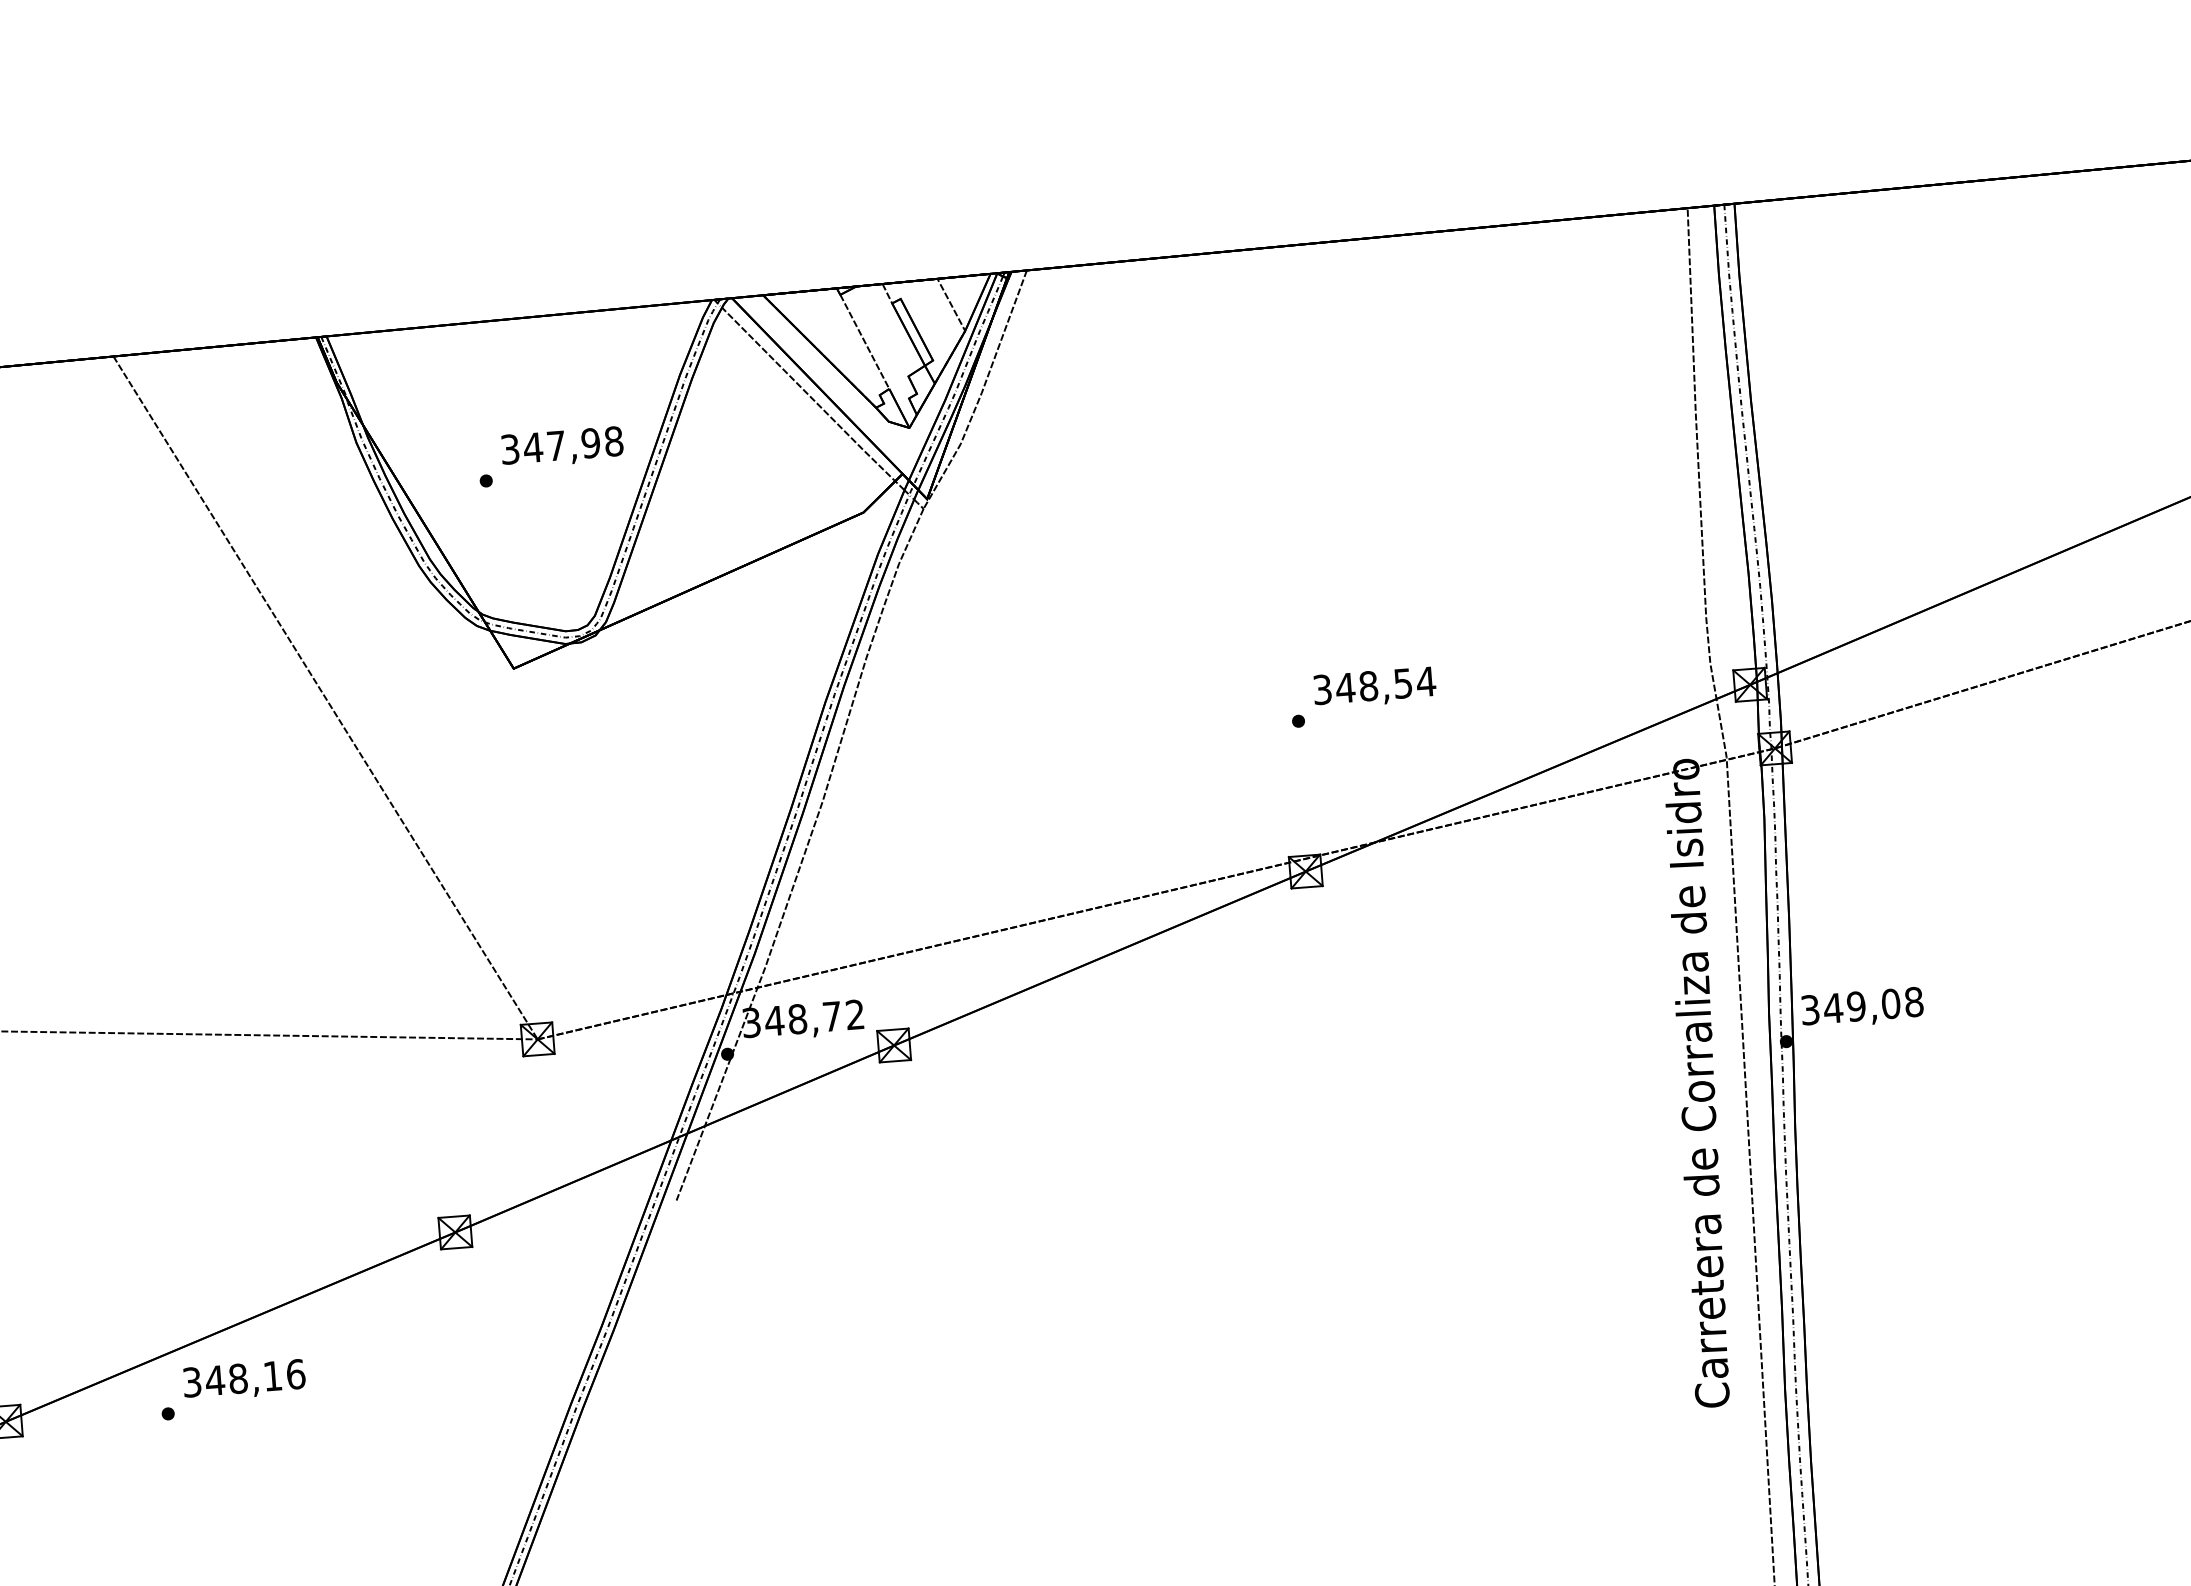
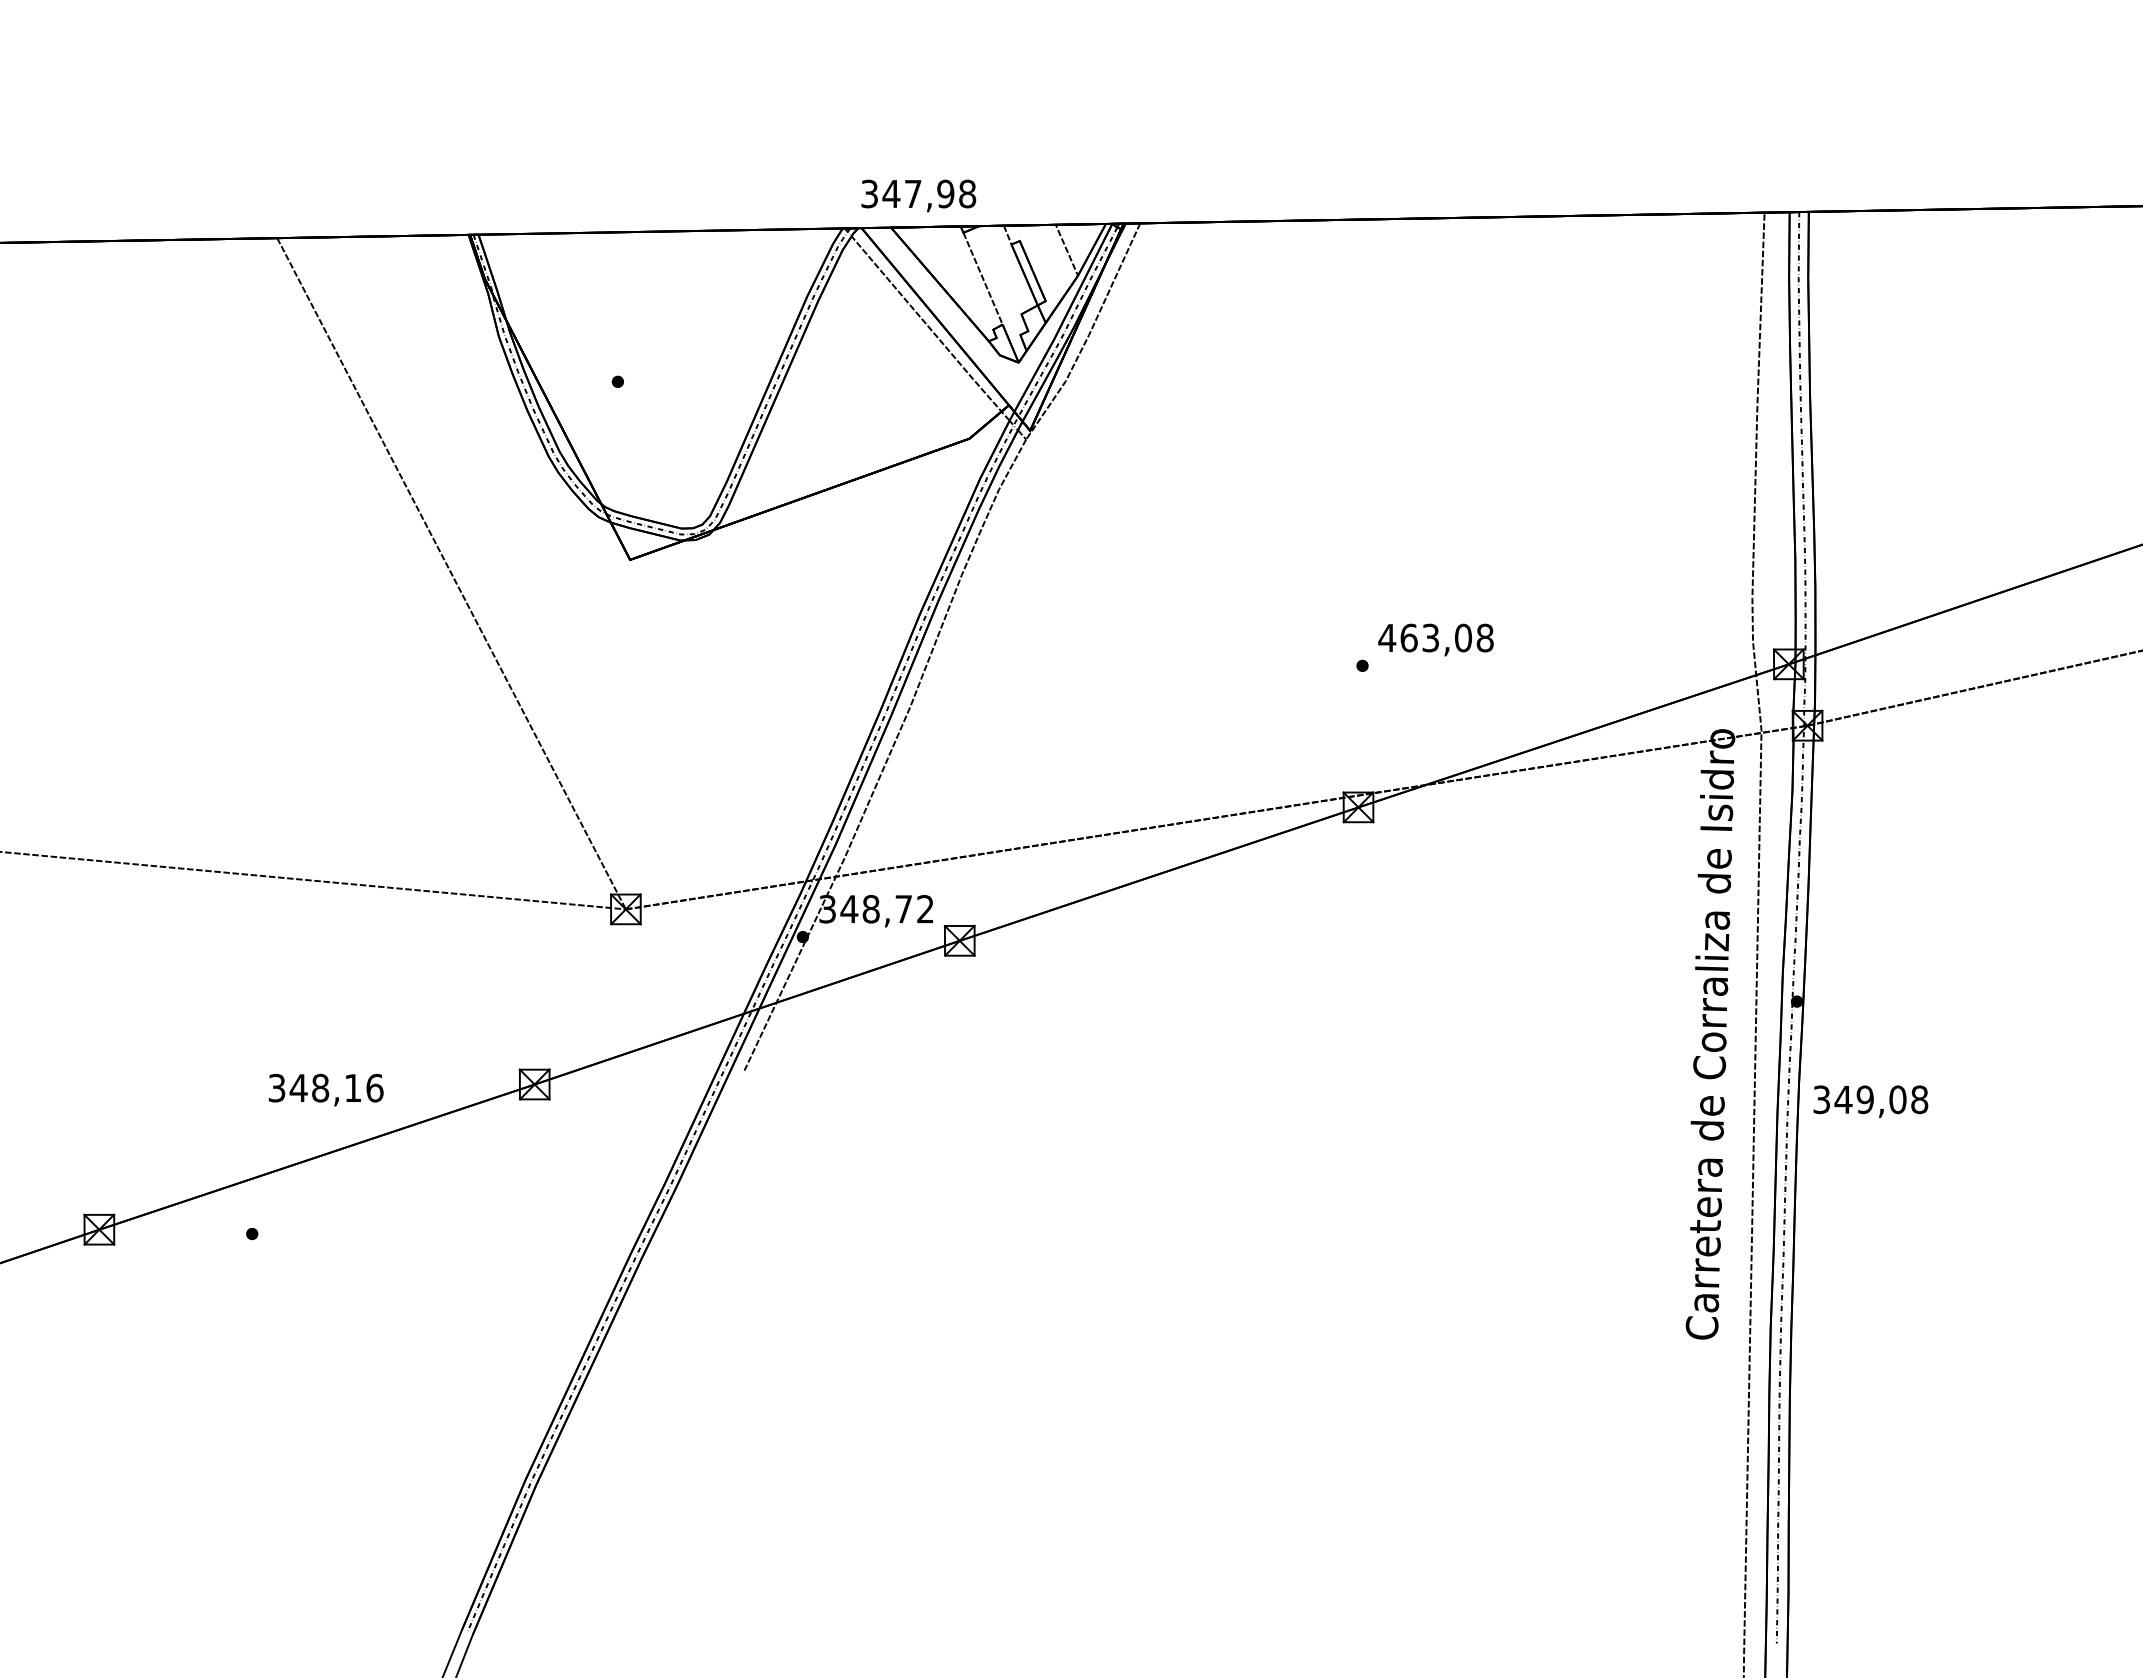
text: (562, 447) -> (918, 195), moved
text: (1374, 685) -> (1436, 637), 348,54 -> 463,08
text: (1862, 1007) -> (1870, 1101), moved
text: (243, 1379) -> (325, 1089), moved

